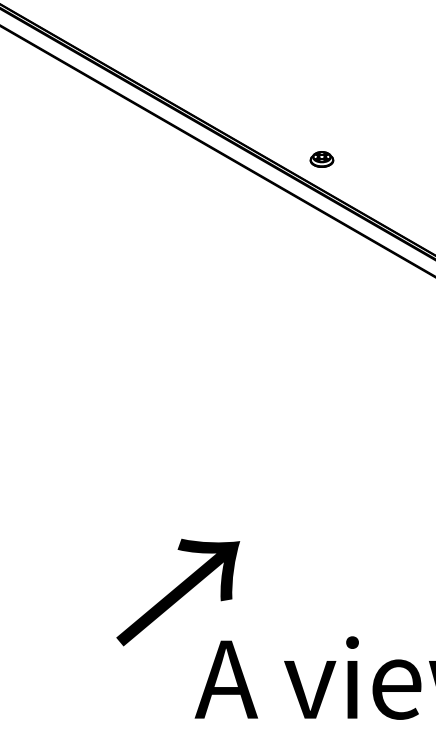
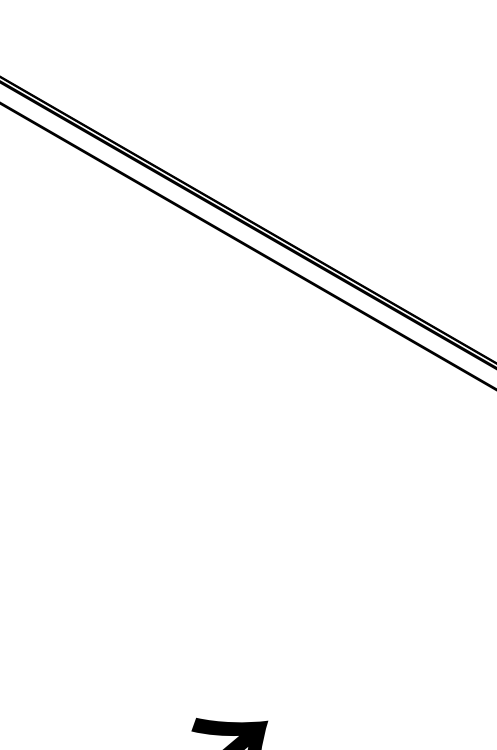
part: (321, 159) -> (368, 252), removed

